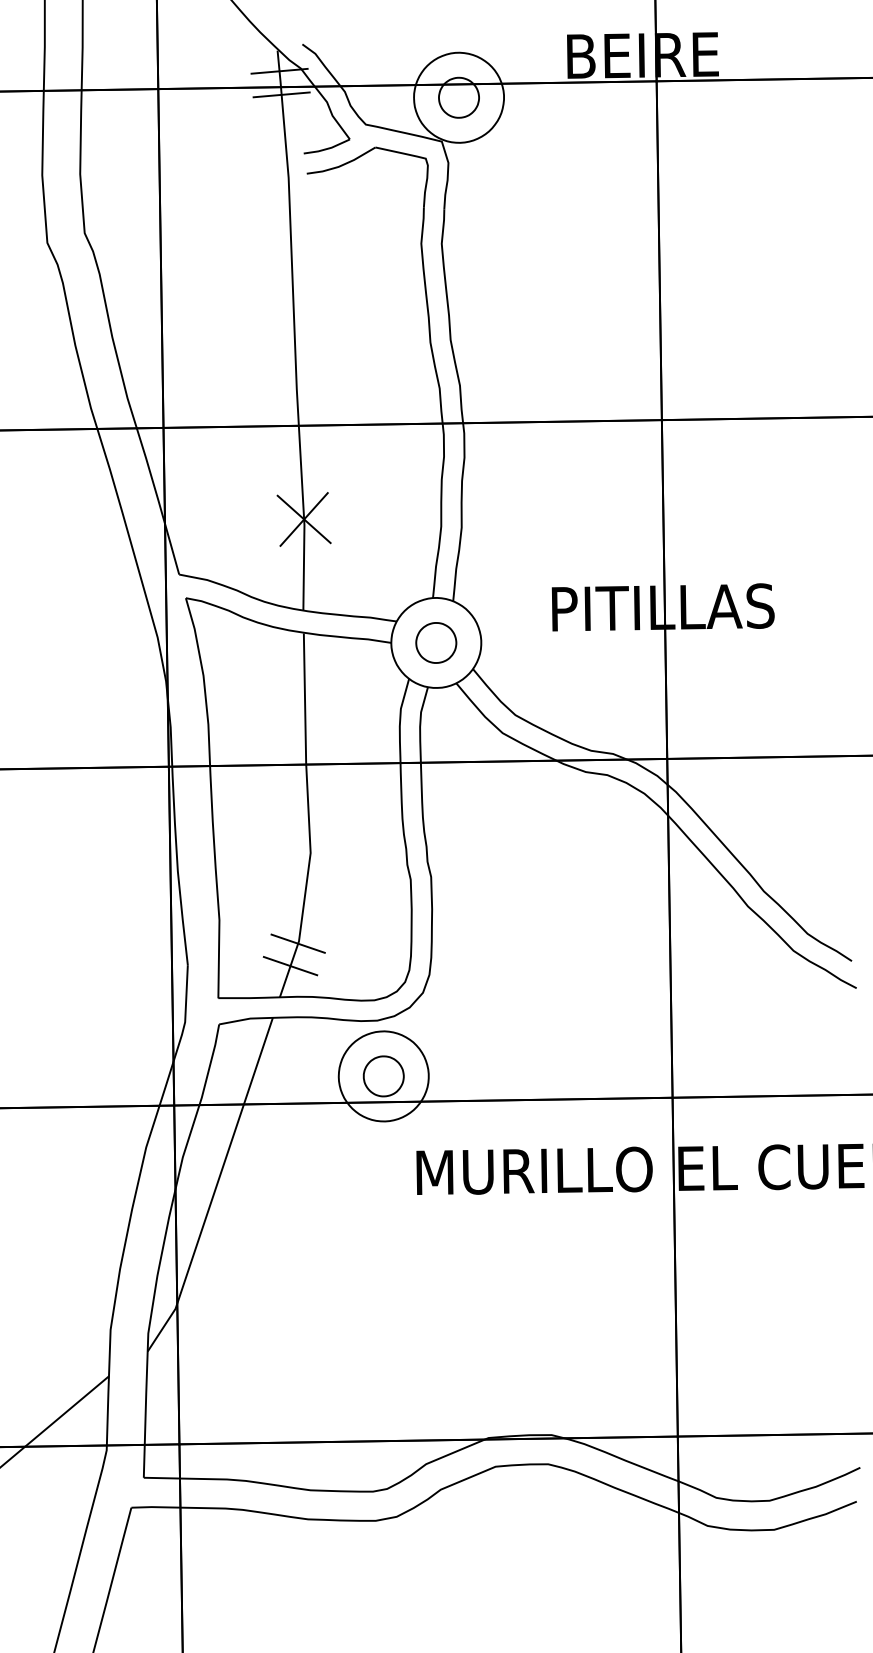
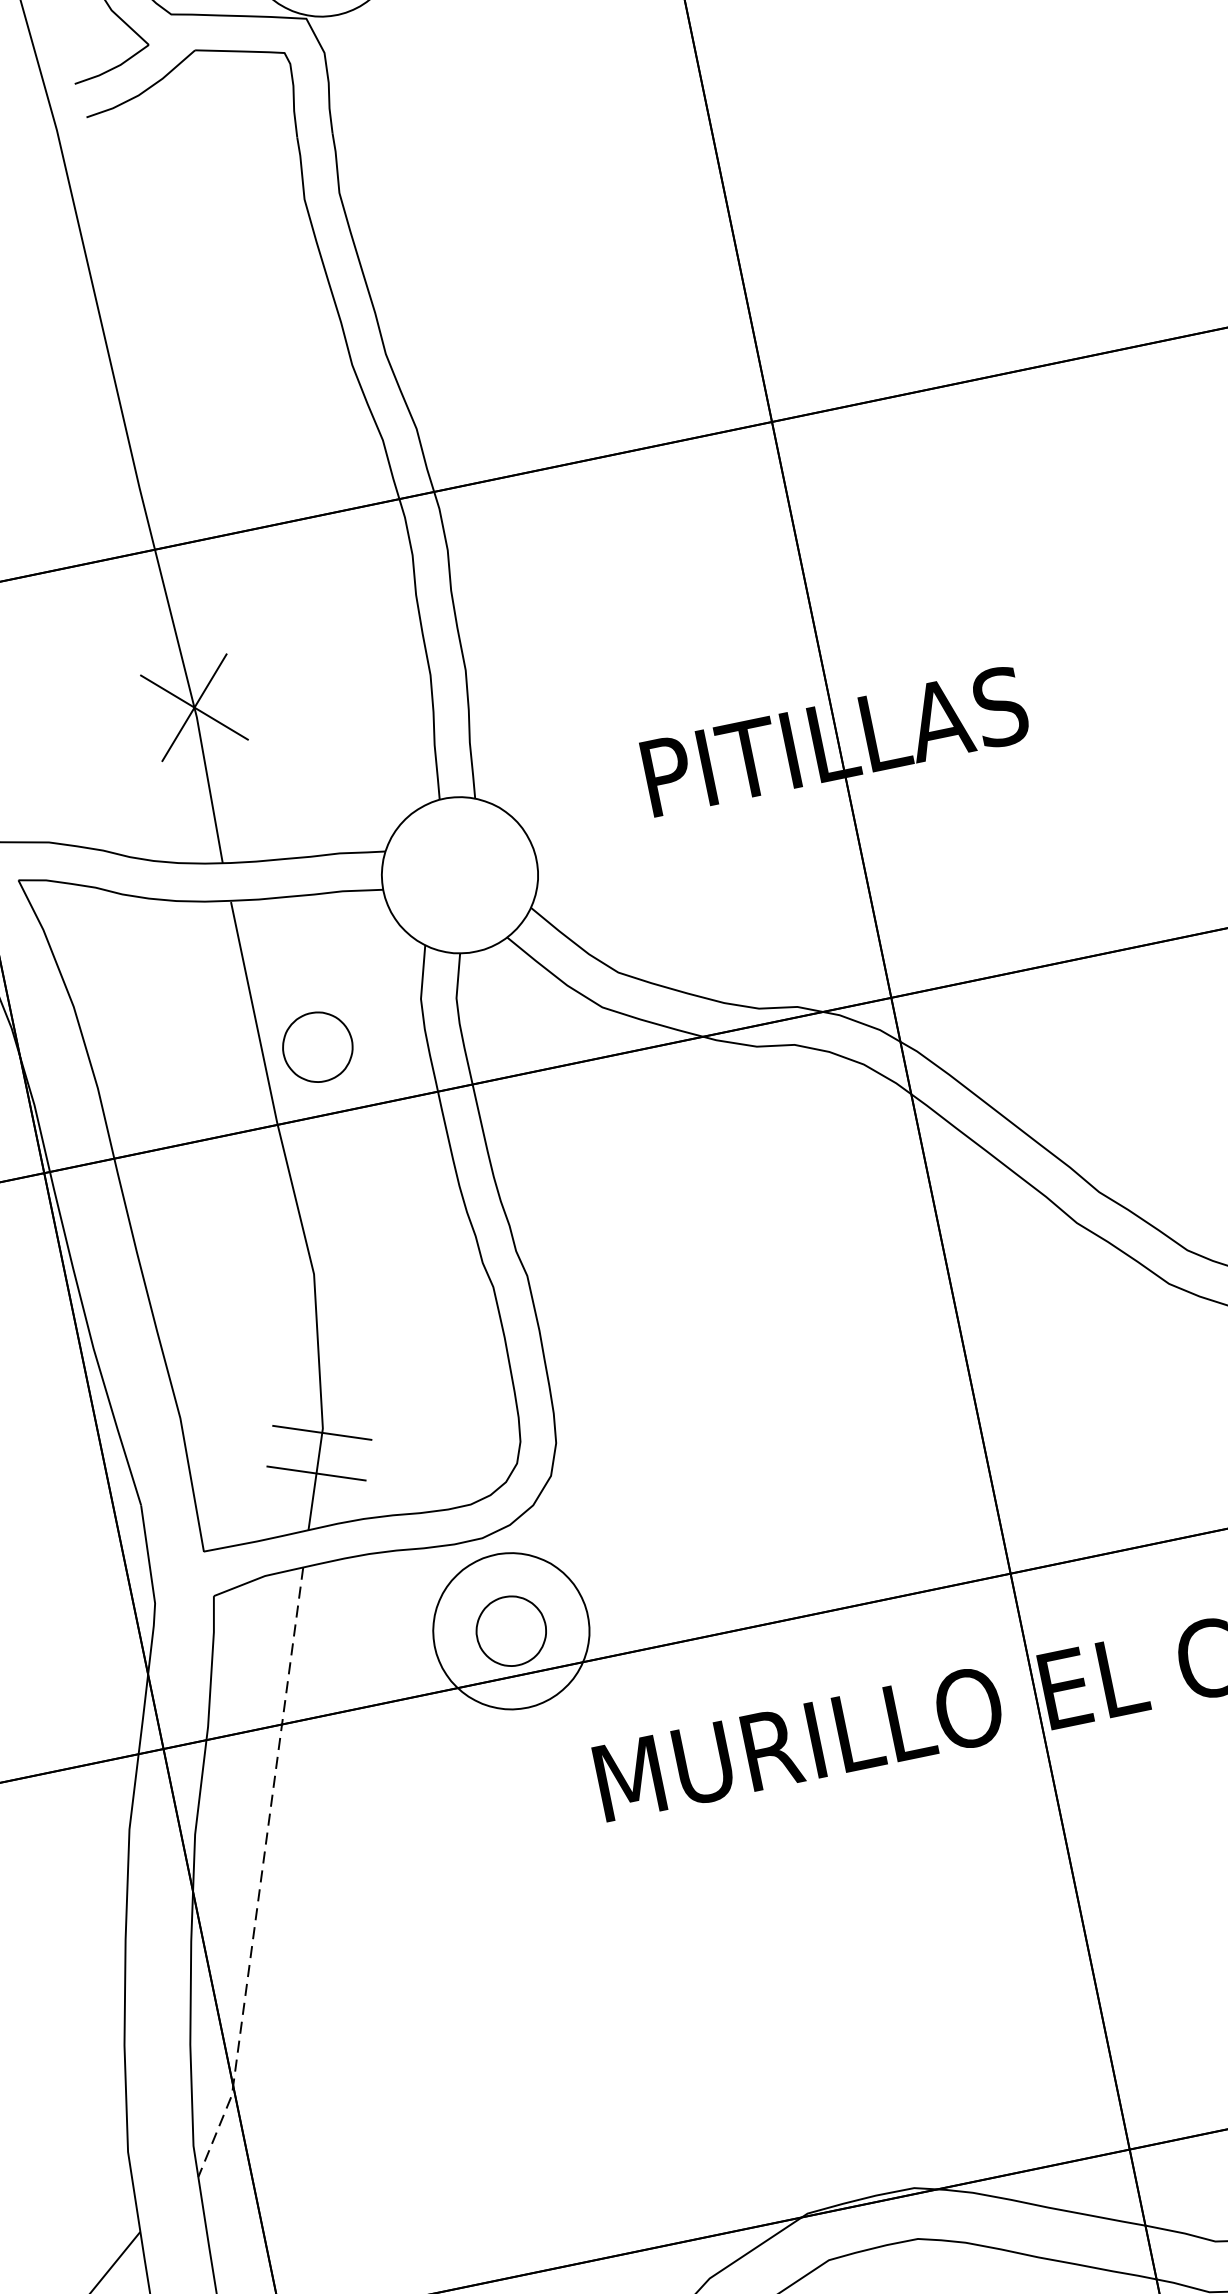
part: (436, 642) -> (317, 1046), moved
line: (215, 1188) -> (260, 1877), solid -> dashed

